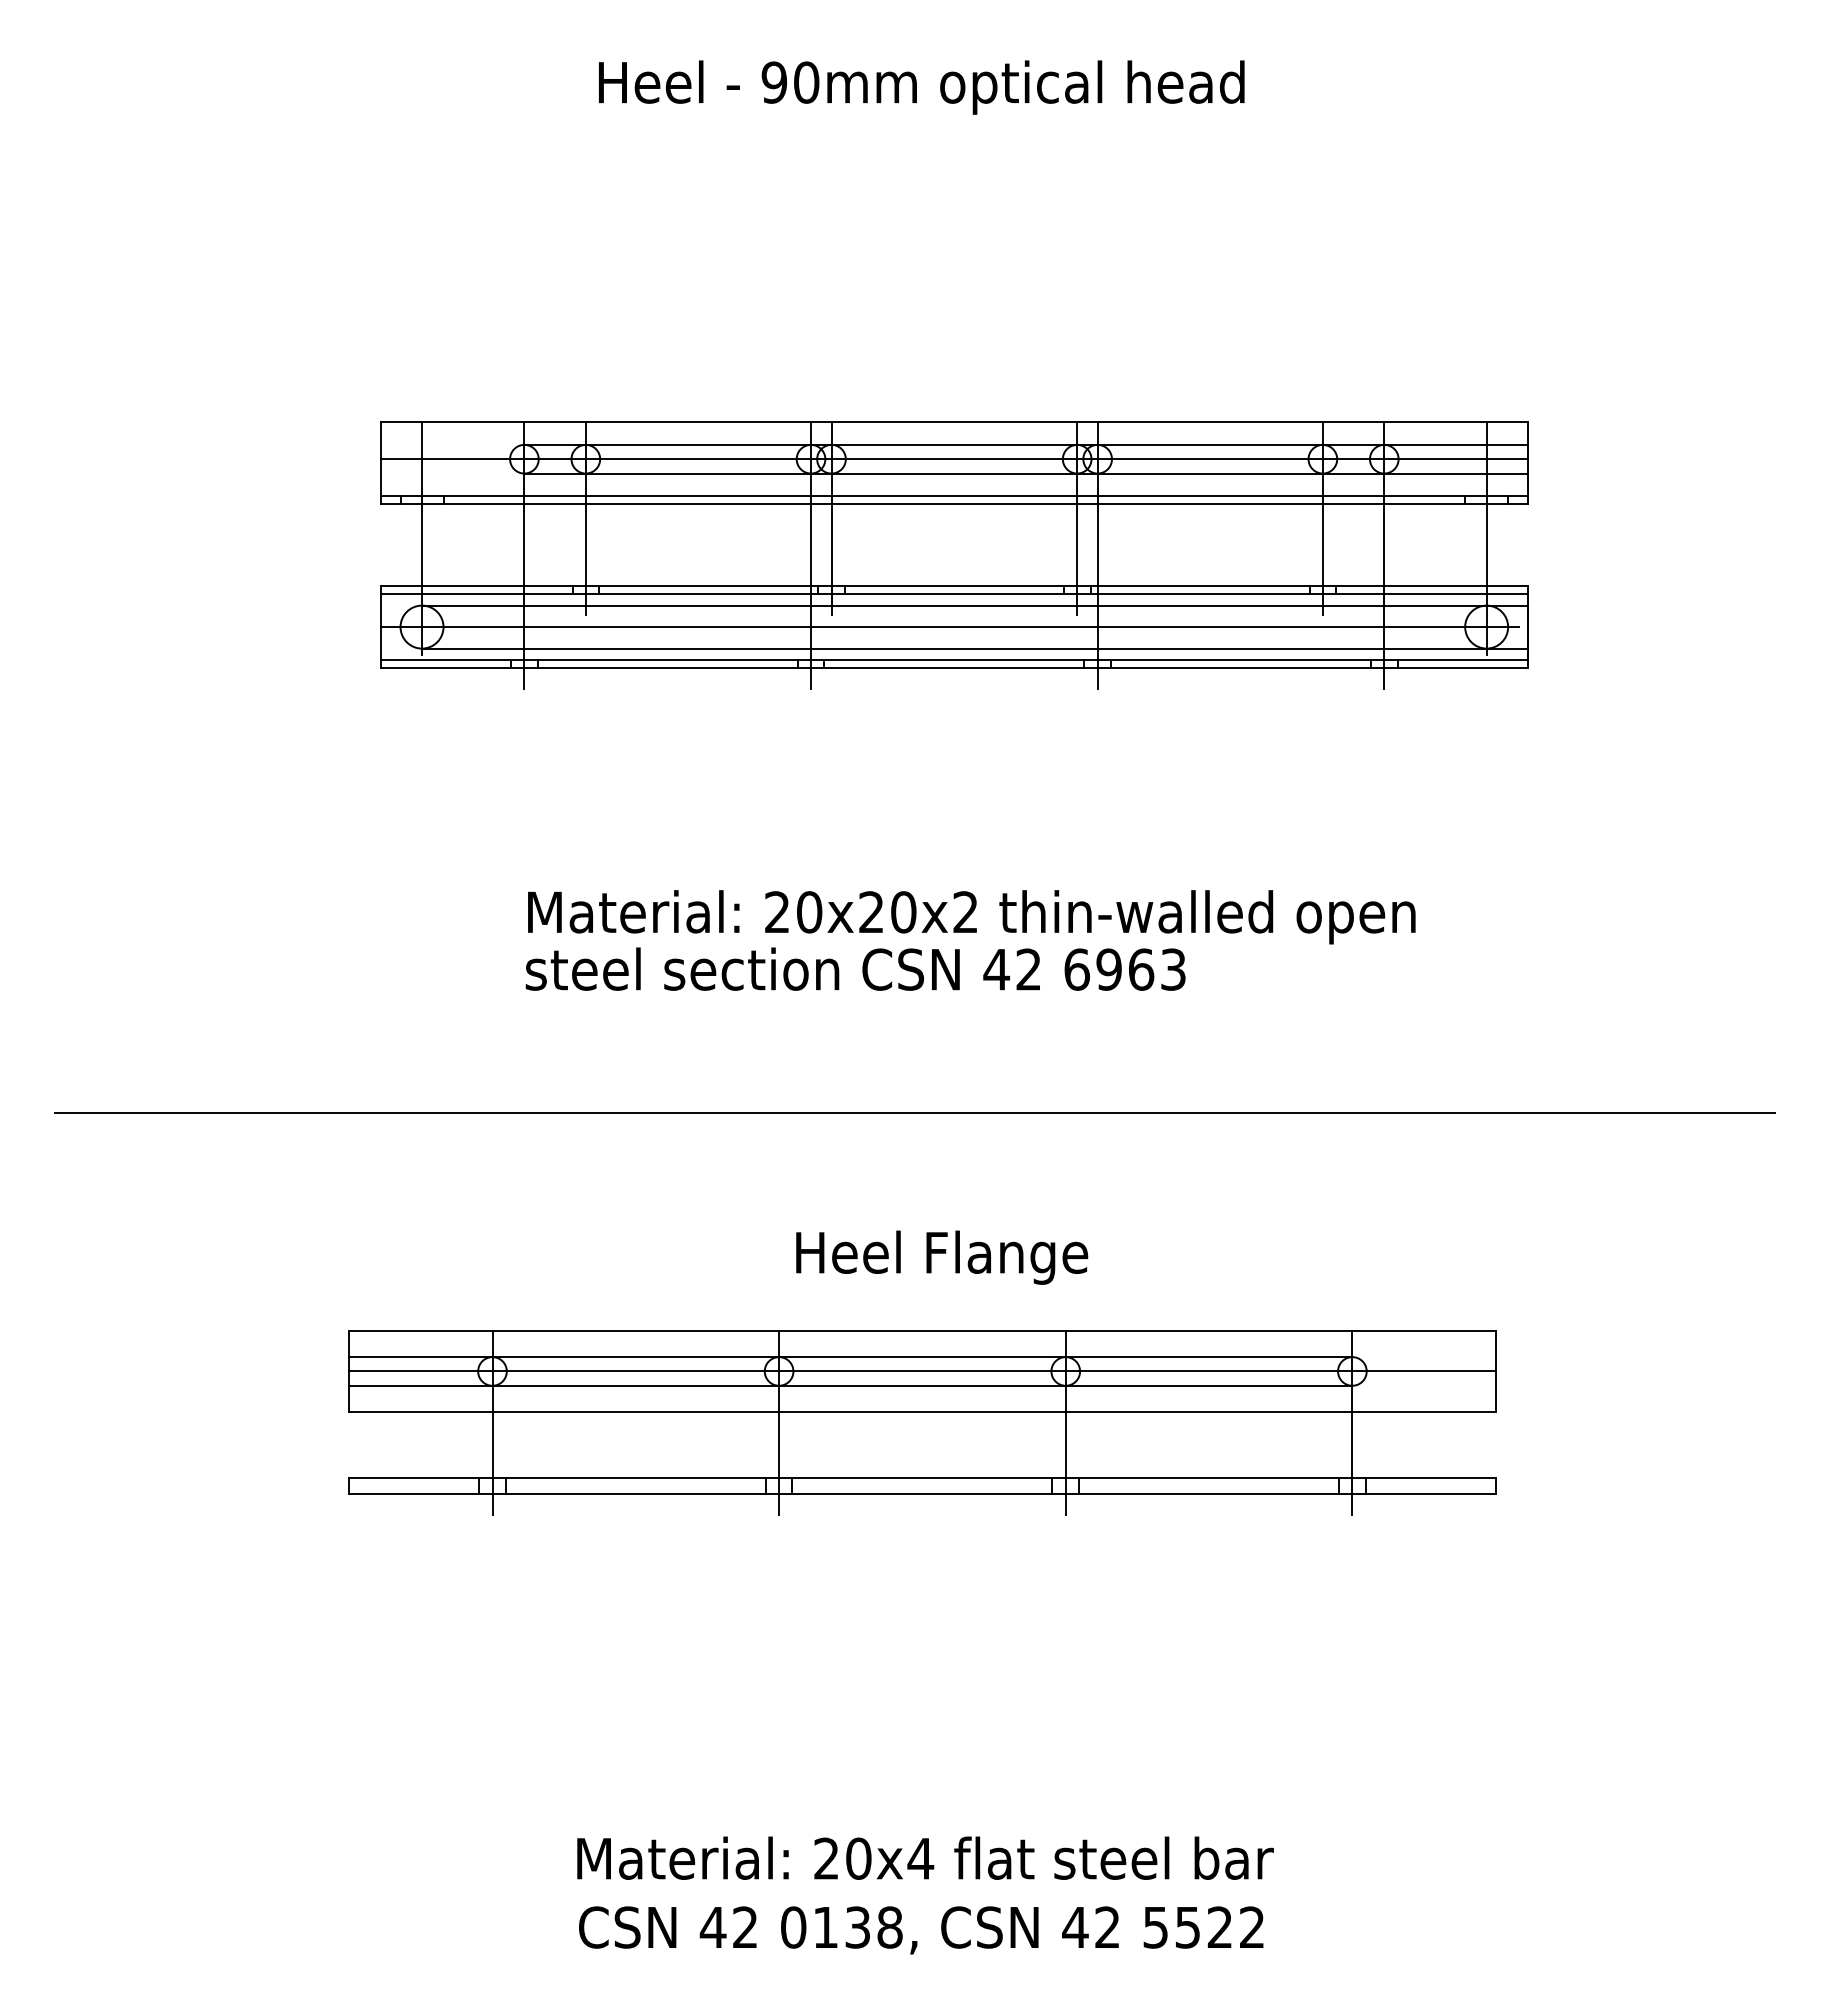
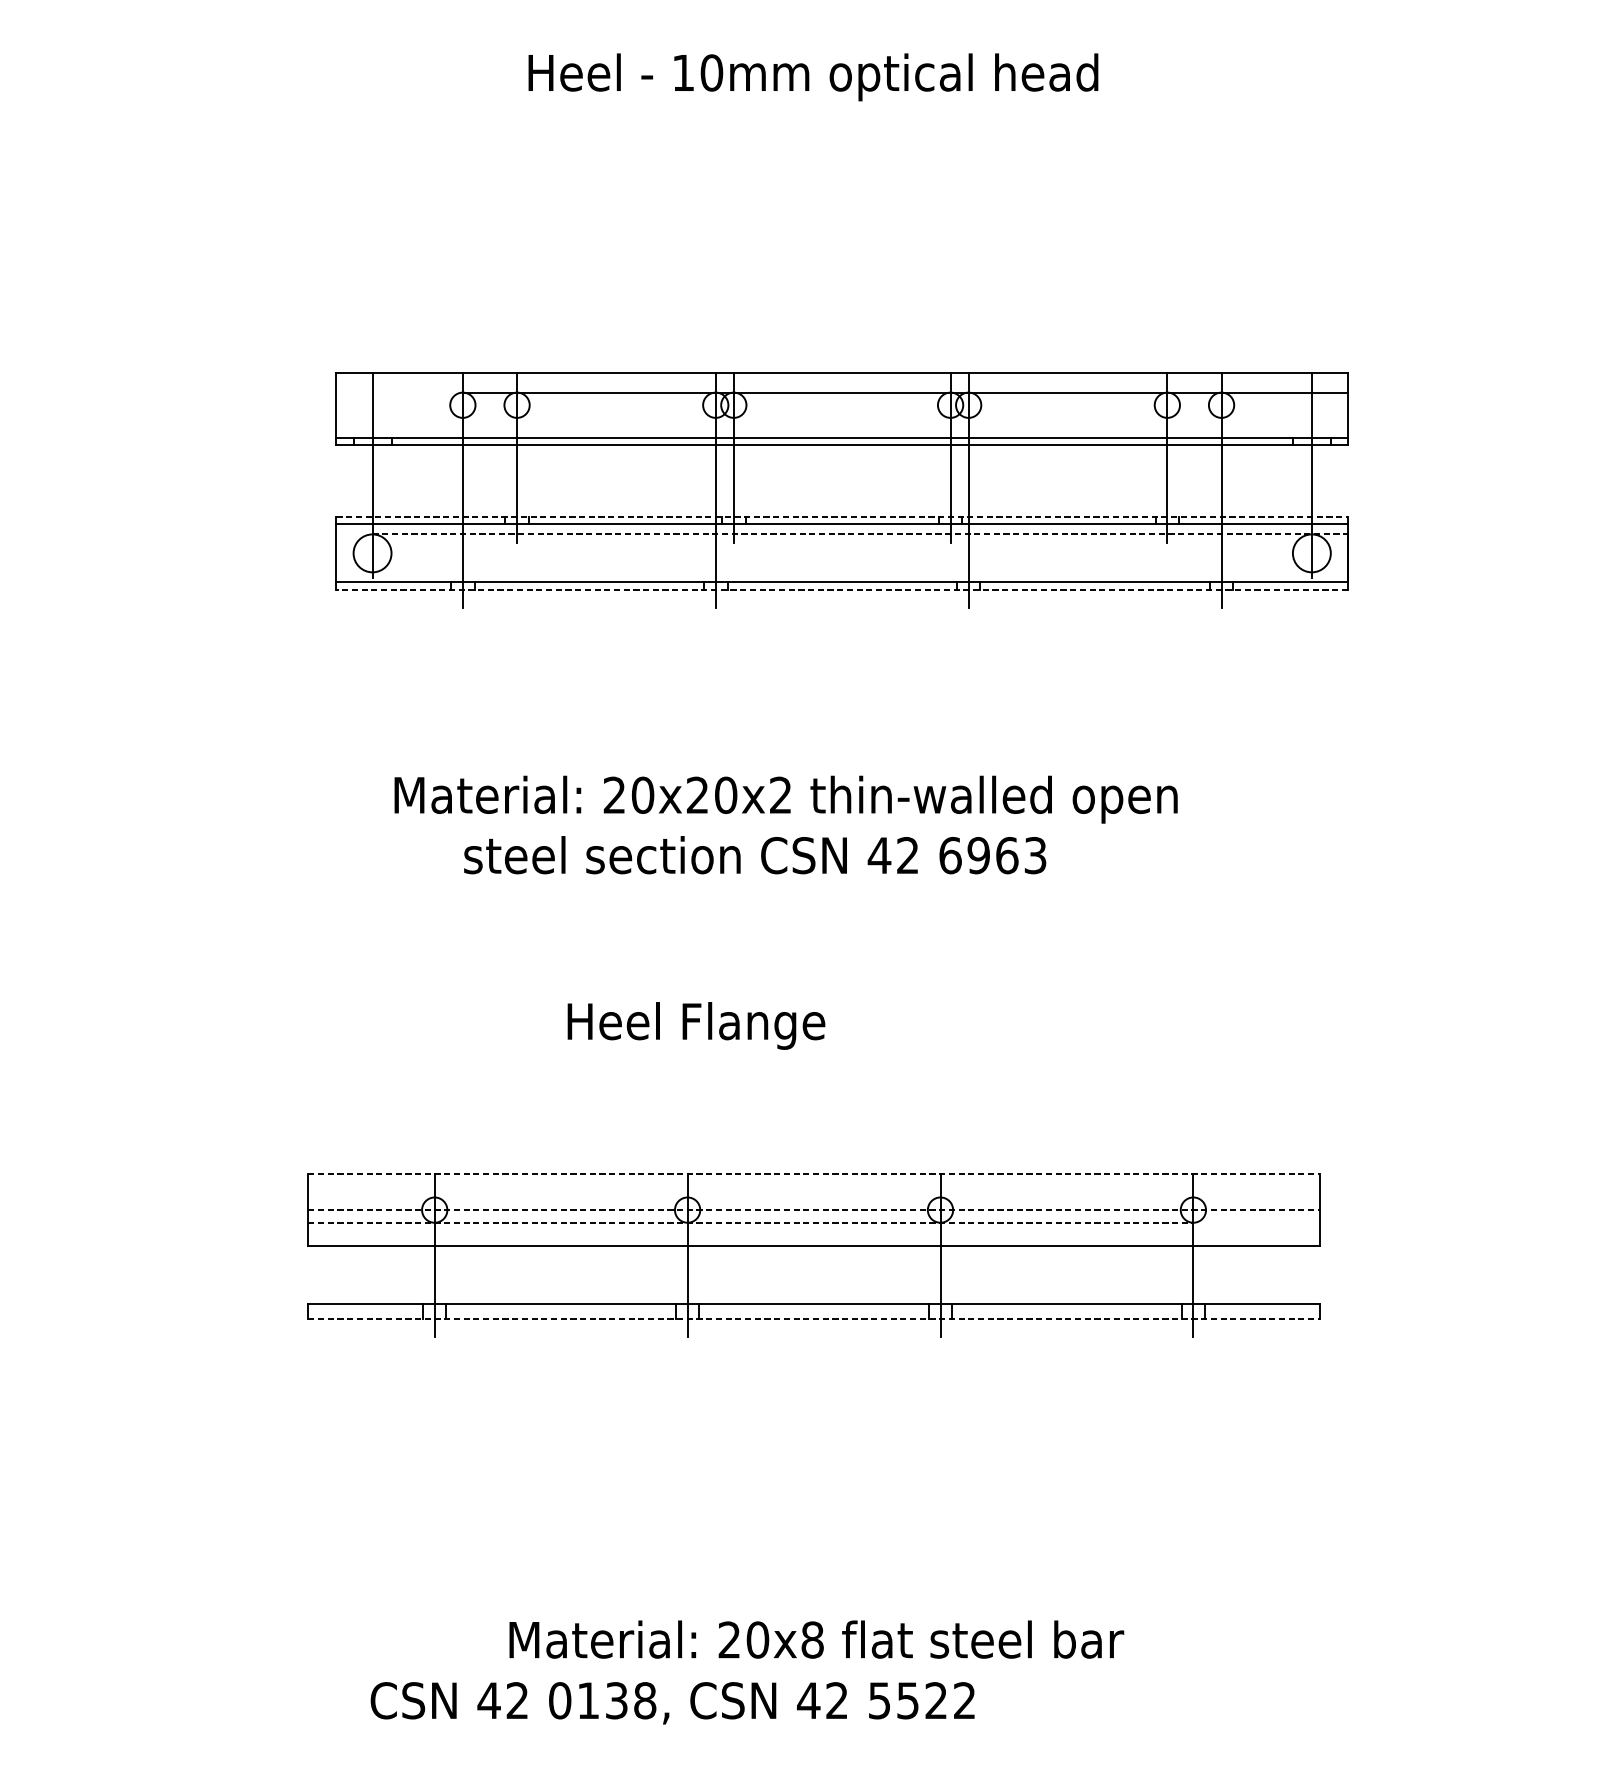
text: (774, 82) -> (683, 72), 90mm -> 10mm
line: (954, 459) -> (842, 405), removed
line: (1025, 473) -> (904, 417), removed
line: (954, 586) -> (842, 517), solid -> dashed
line: (974, 605) -> (859, 534), solid -> dashed
line: (950, 627) -> (838, 553), removed
line: (974, 648) -> (859, 572), removed
line: (953, 668) -> (841, 589), solid -> dashed
text: (971, 917) -> (785, 799), moved
line: (914, 1113) -> (807, 982), removed
text: (942, 1257) -> (696, 1025), moved
line: (922, 1330) -> (814, 1173), solid -> dashed
line: (850, 1357) -> (750, 1197), removed
line: (922, 1371) -> (814, 1210), solid -> dashed
line: (850, 1385) -> (750, 1222), solid -> dashed
line: (922, 1494) -> (814, 1318), solid -> dashed
text: (920, 1858) -> (812, 1639), 20x4 -> 20x8
text: (921, 1930) -> (672, 1703), moved

